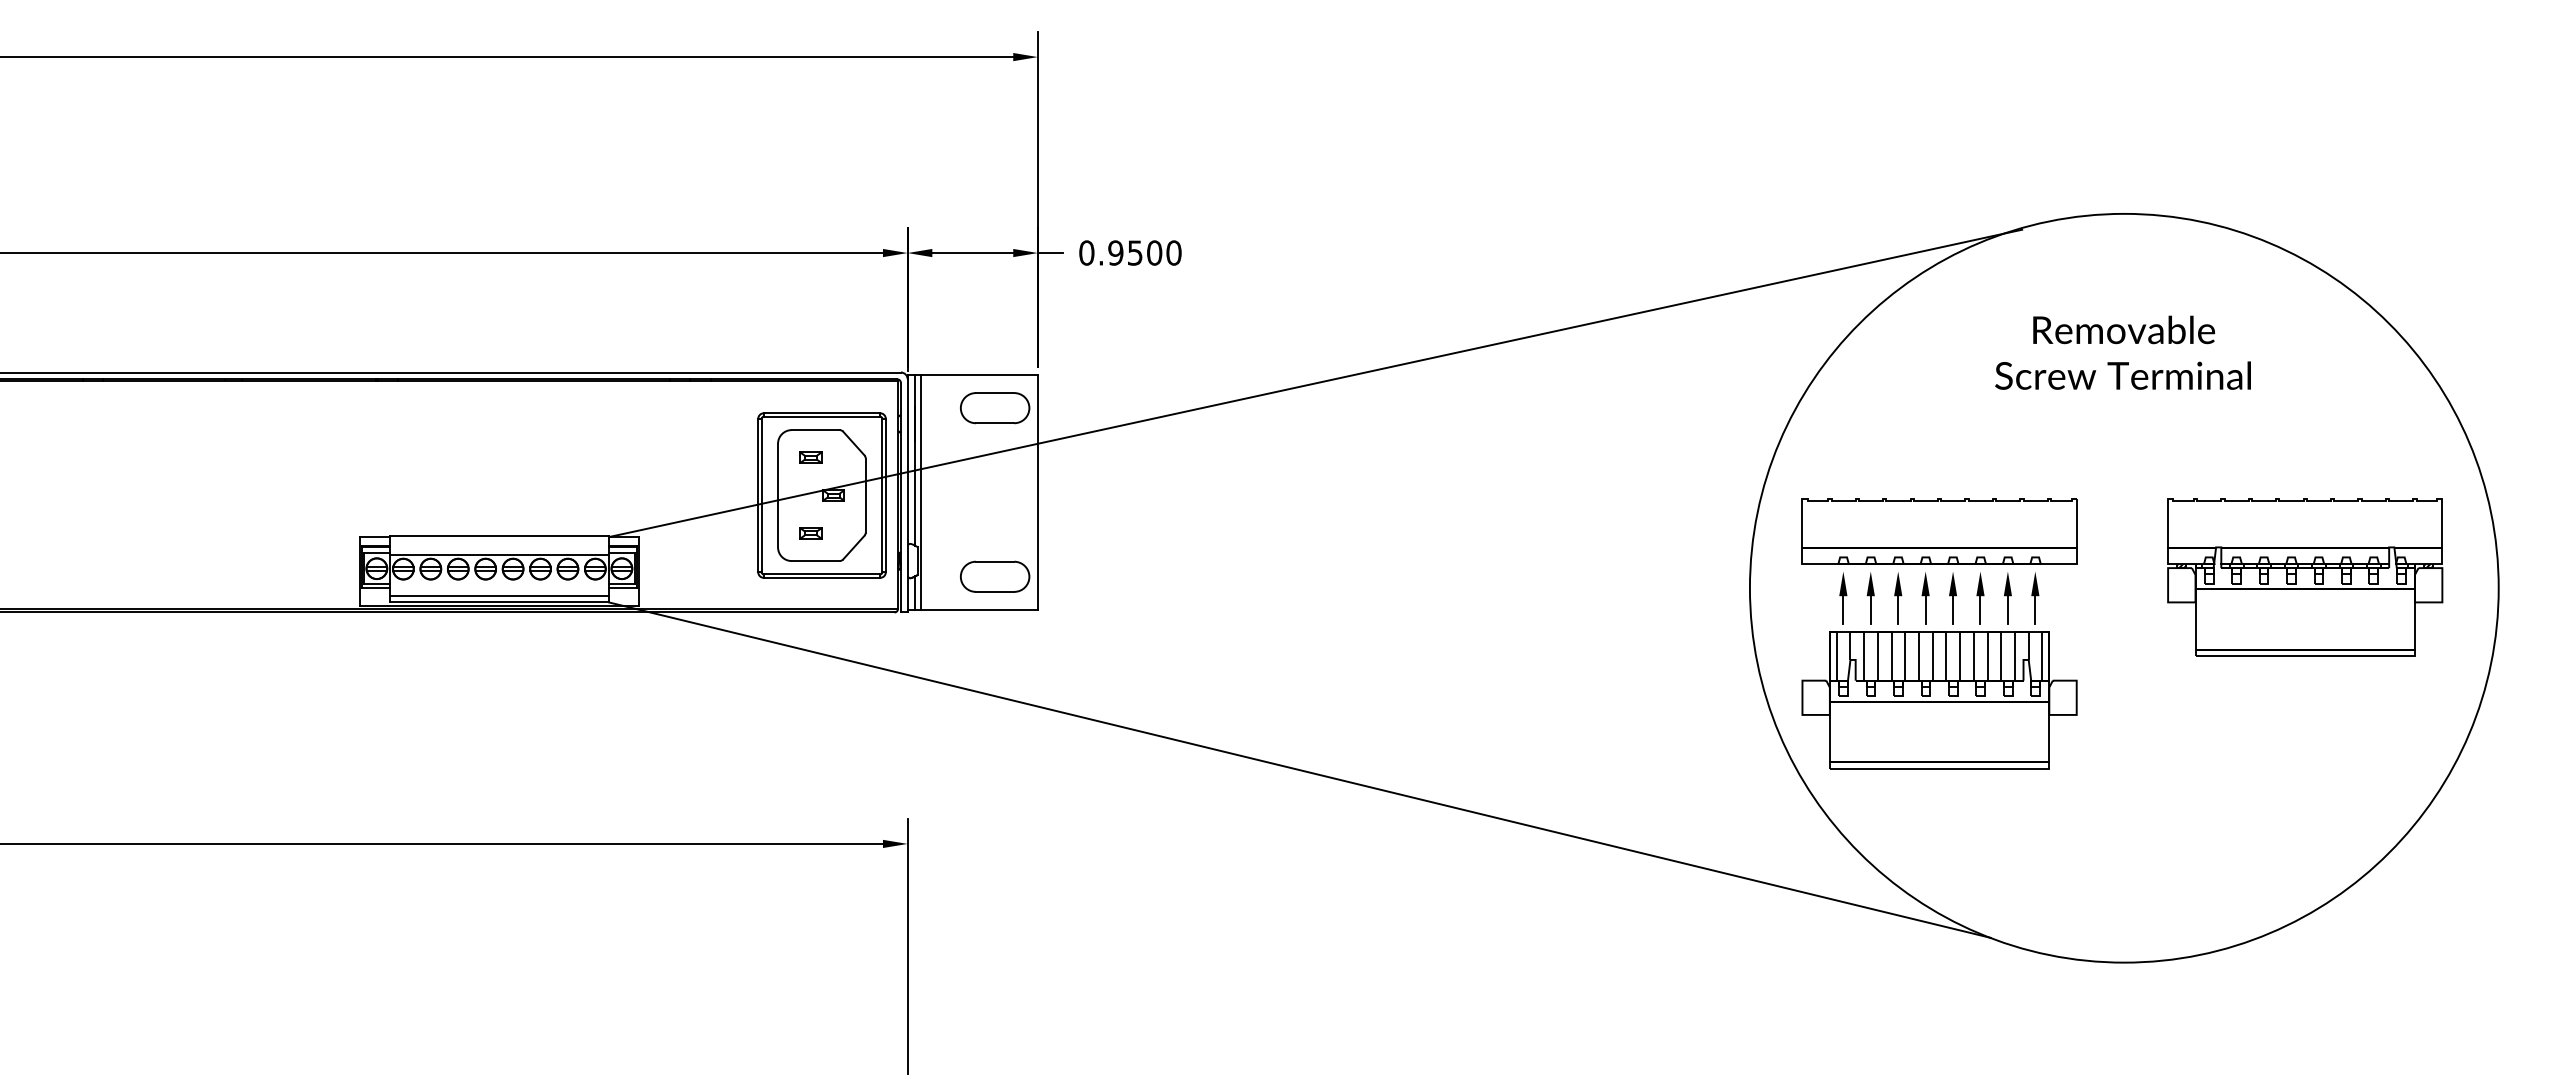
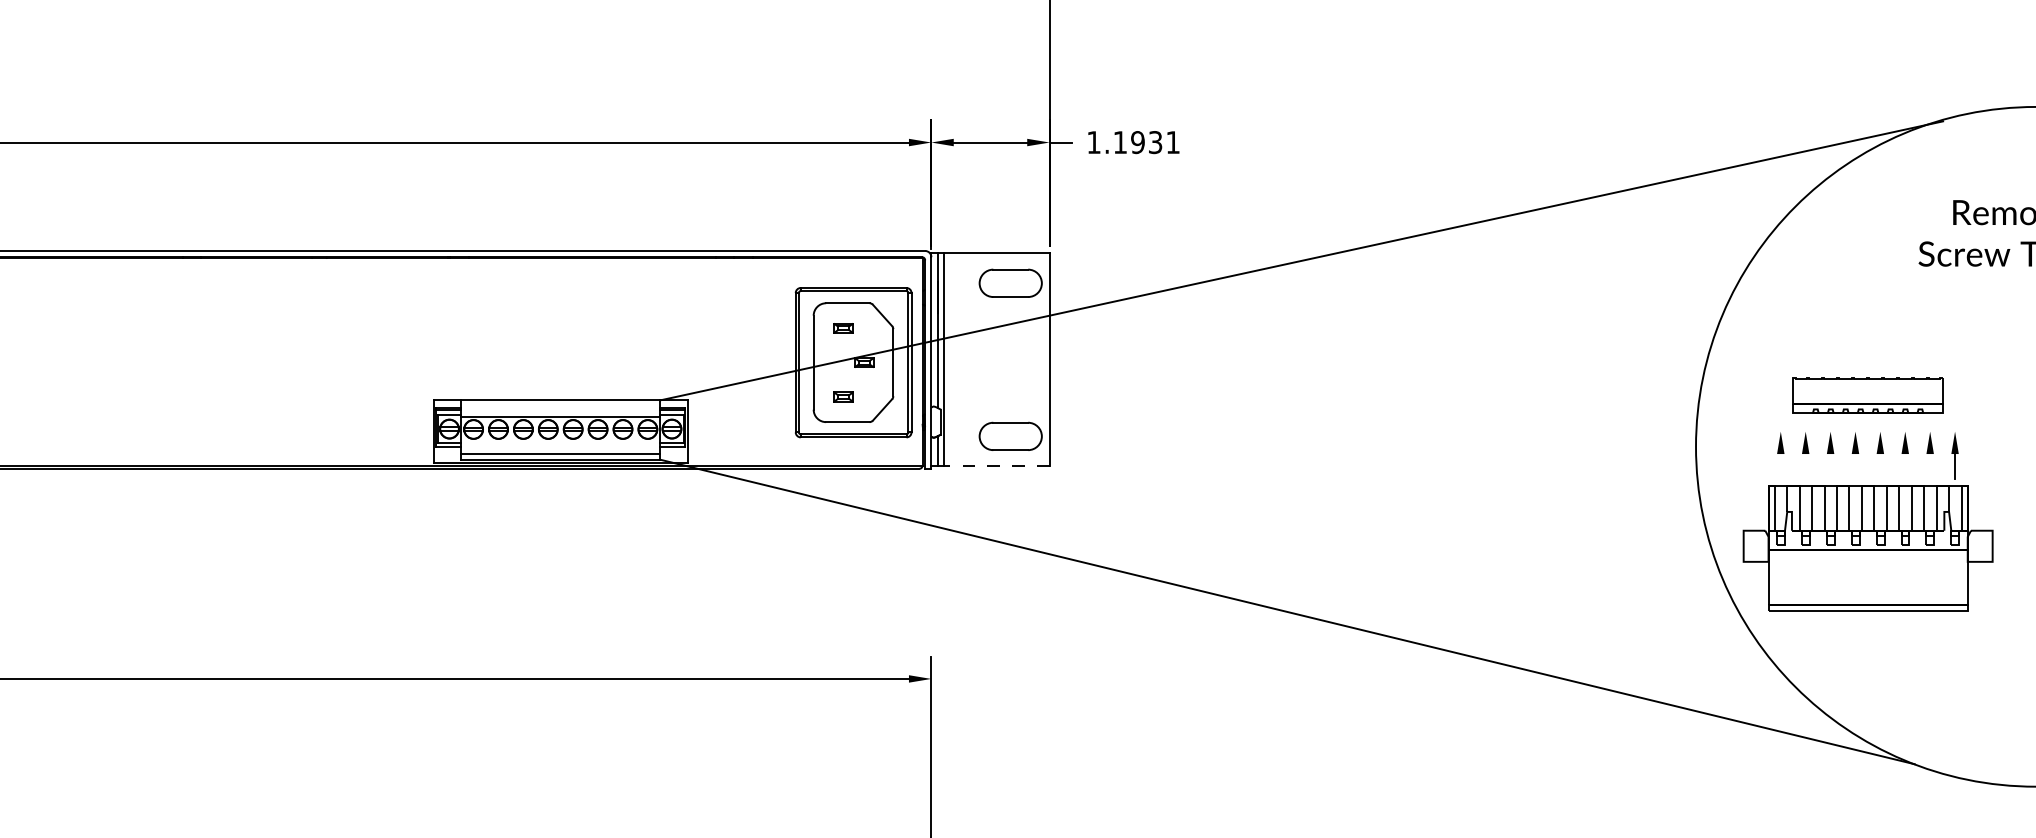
text: (1130, 252) -> (1133, 142), 0.9500 -> 1.1931
part: (1939, 531) -> (1868, 395), size x0.6
line: (979, 609) -> (996, 466), solid -> dashed
line: (1843, 610) -> (1780, 467), removed
line: (1870, 610) -> (1805, 467), removed
line: (1898, 610) -> (1830, 467), removed
line: (1925, 610) -> (1855, 467), removed
line: (1953, 610) -> (1880, 467), removed
line: (1980, 610) -> (1905, 467), removed
line: (2007, 610) -> (1929, 467), removed

